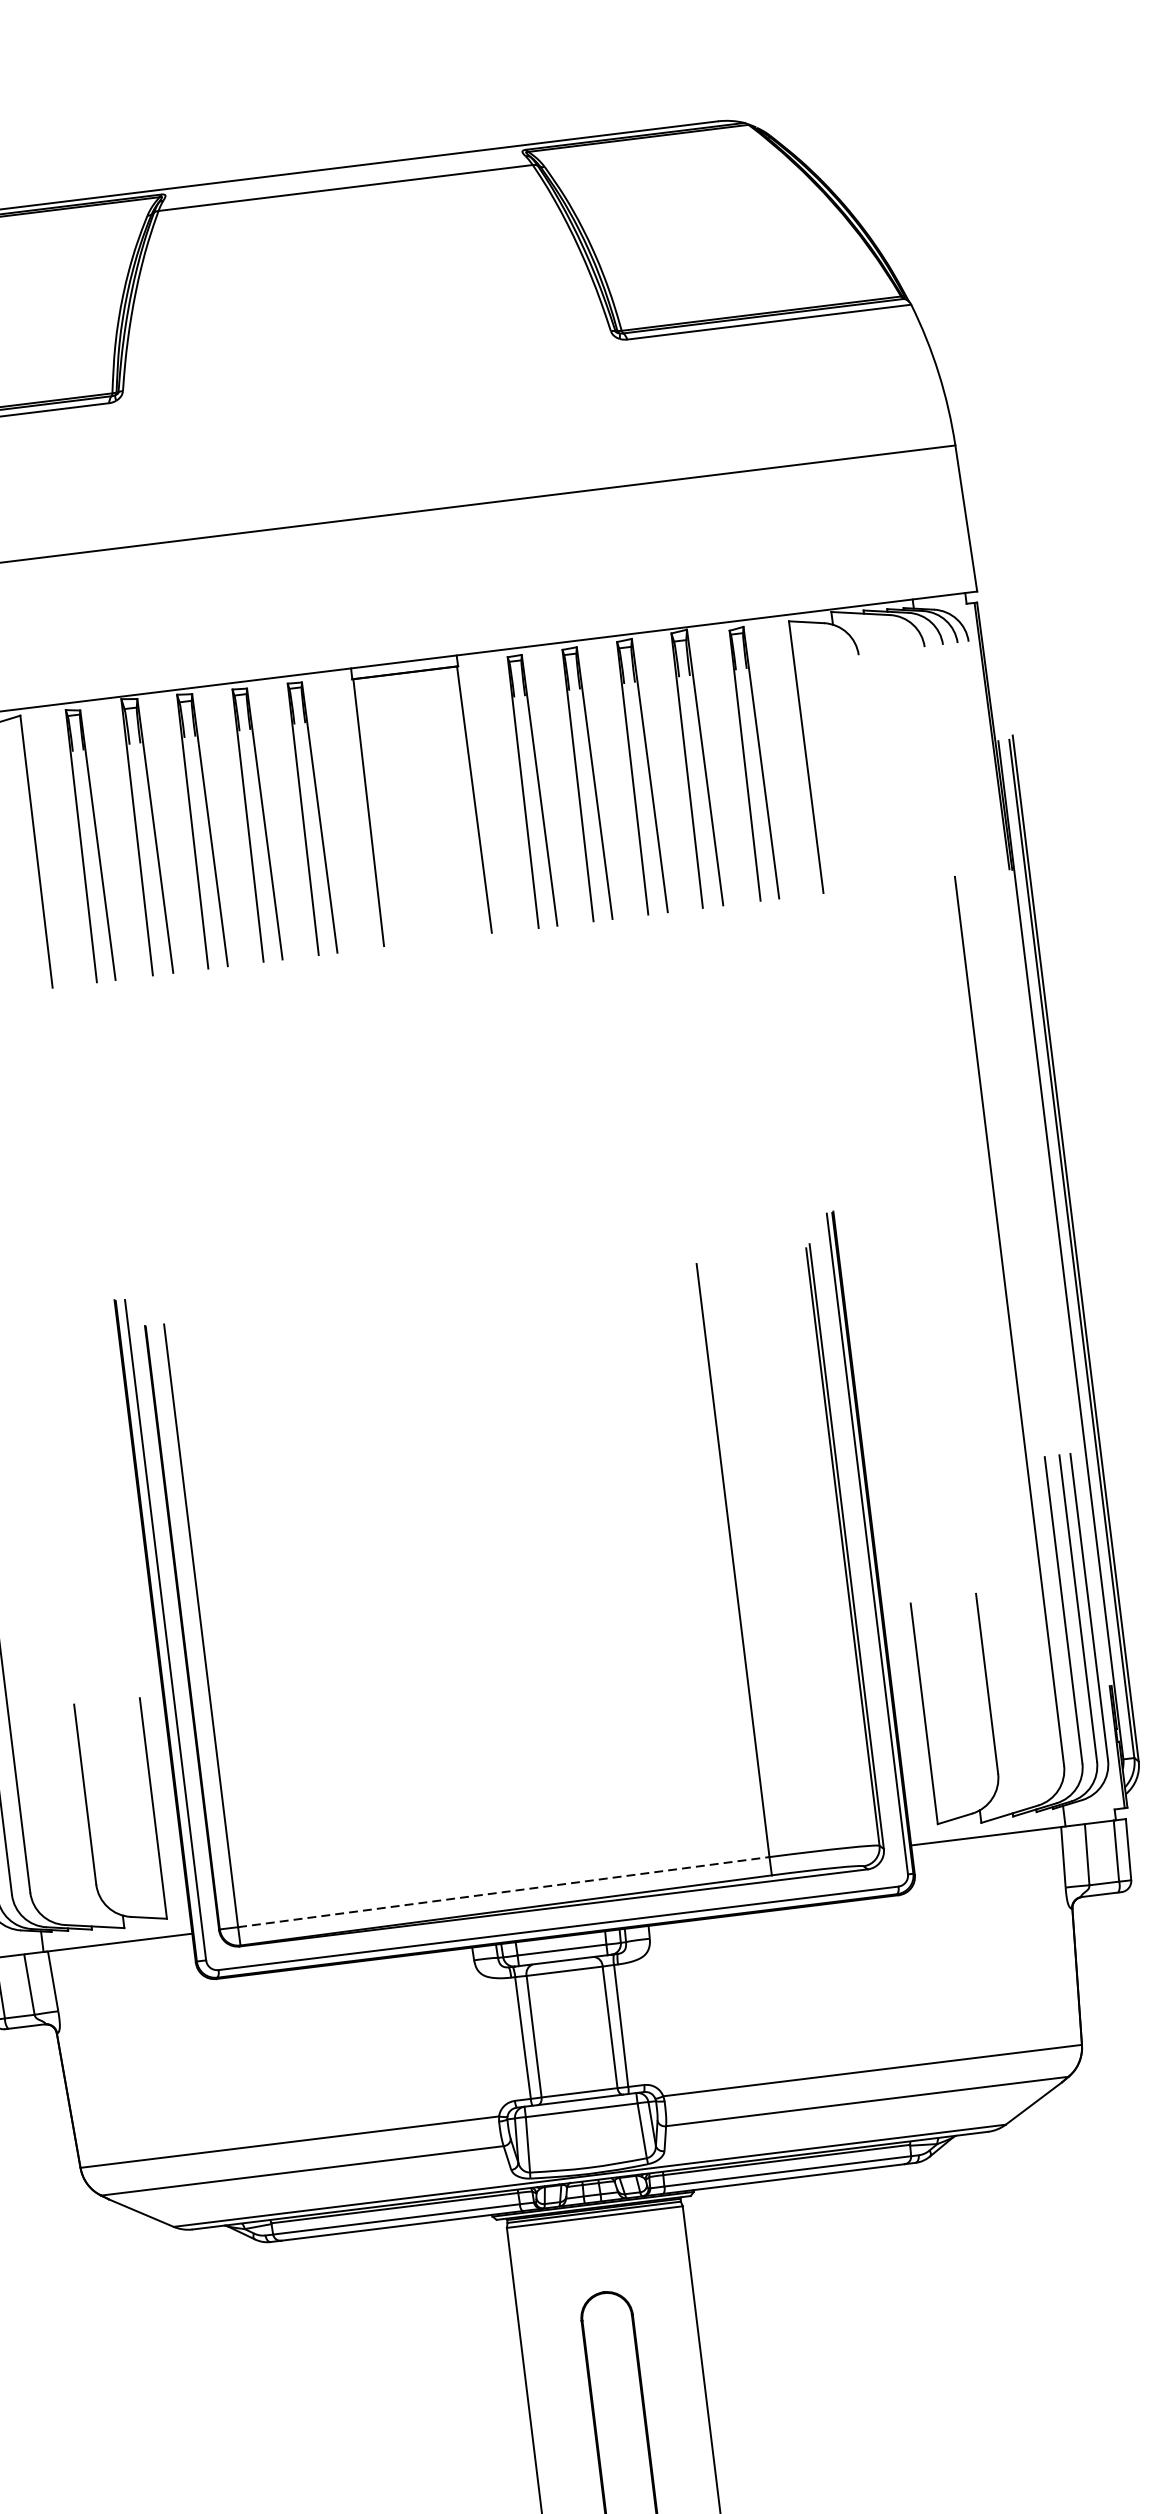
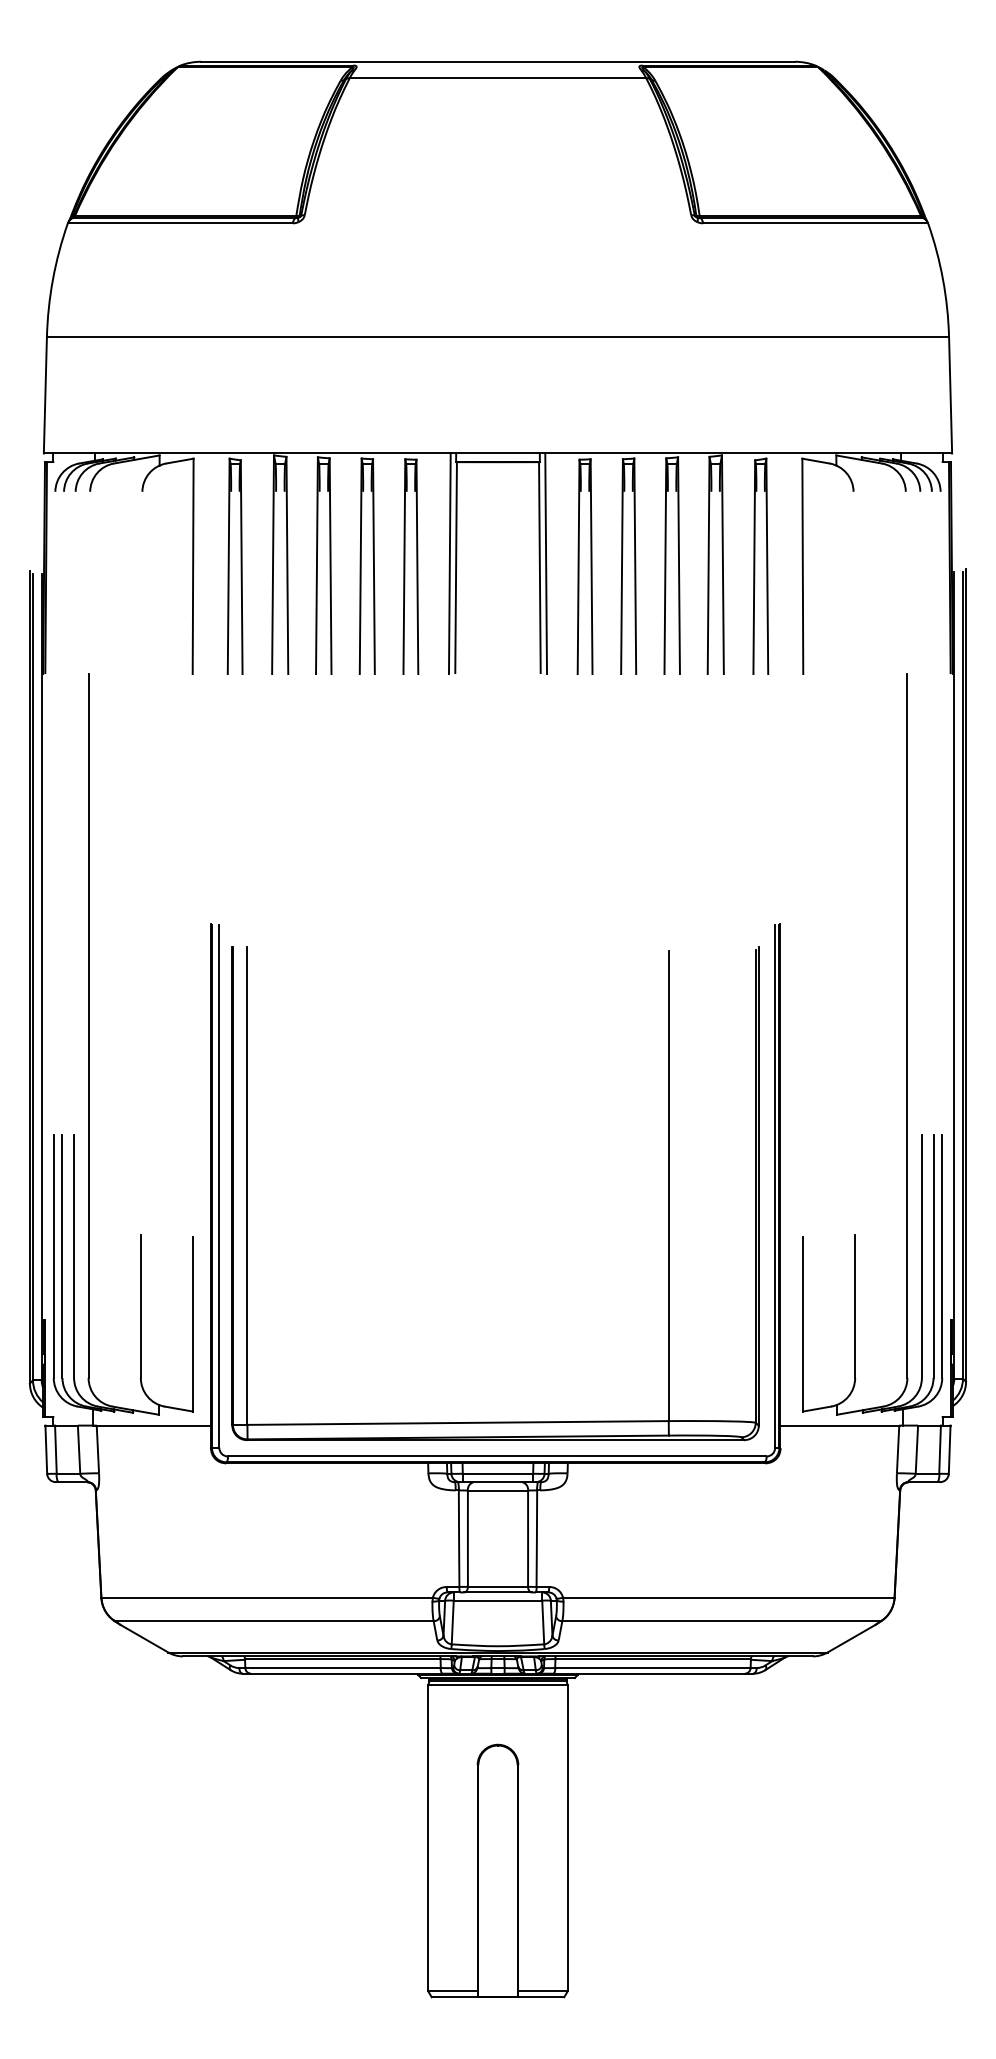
line: (482, 793) -> (546, 563), added
line: (359, 808) -> (449, 563), added
line: (504, 1891) -> (458, 1422), dashed -> solid

